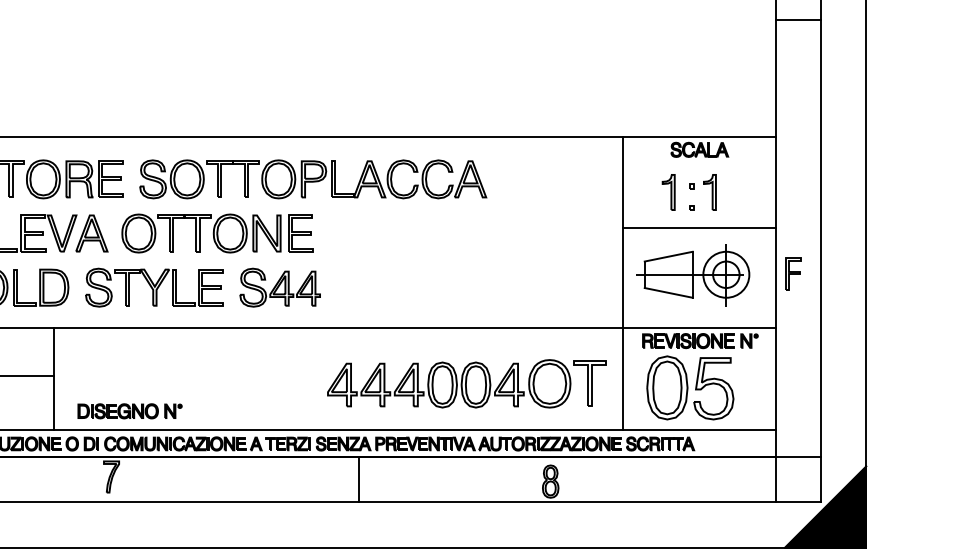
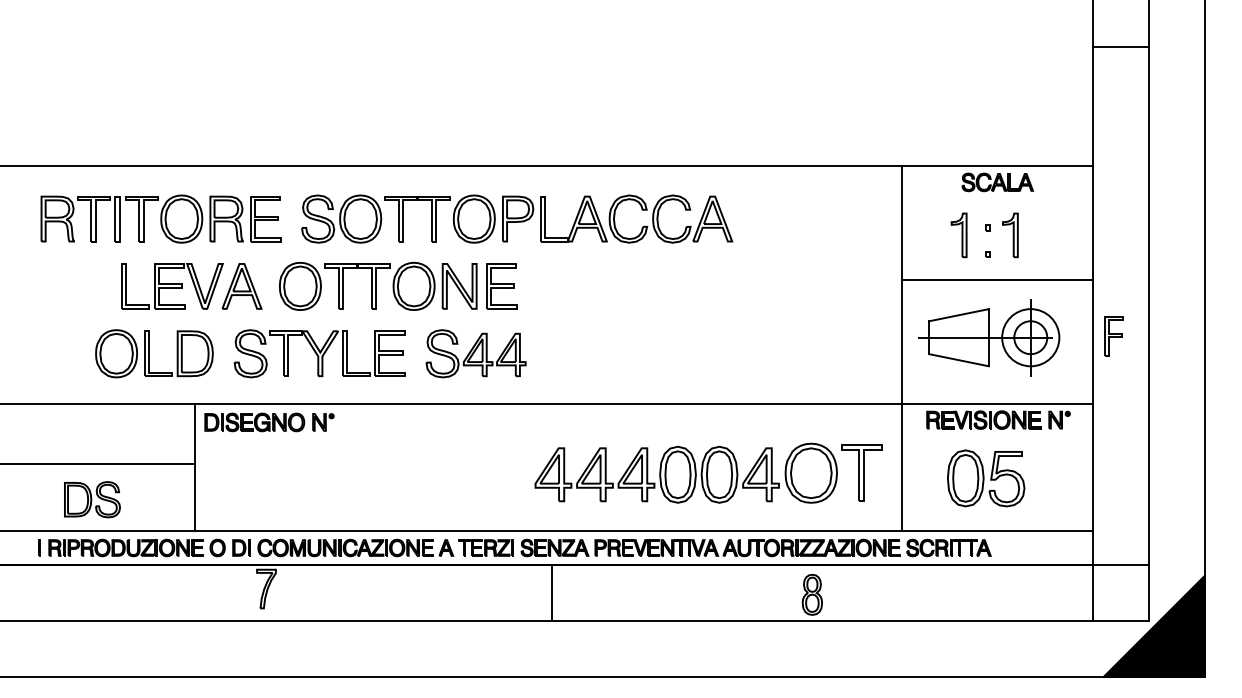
line: (798, 20) -> (1120, 46), moved
part: (690, 388) -> (986, 478), size x0.71
part: (130, 411) -> (269, 422), moved
line: (359, 479) -> (552, 592), moved

